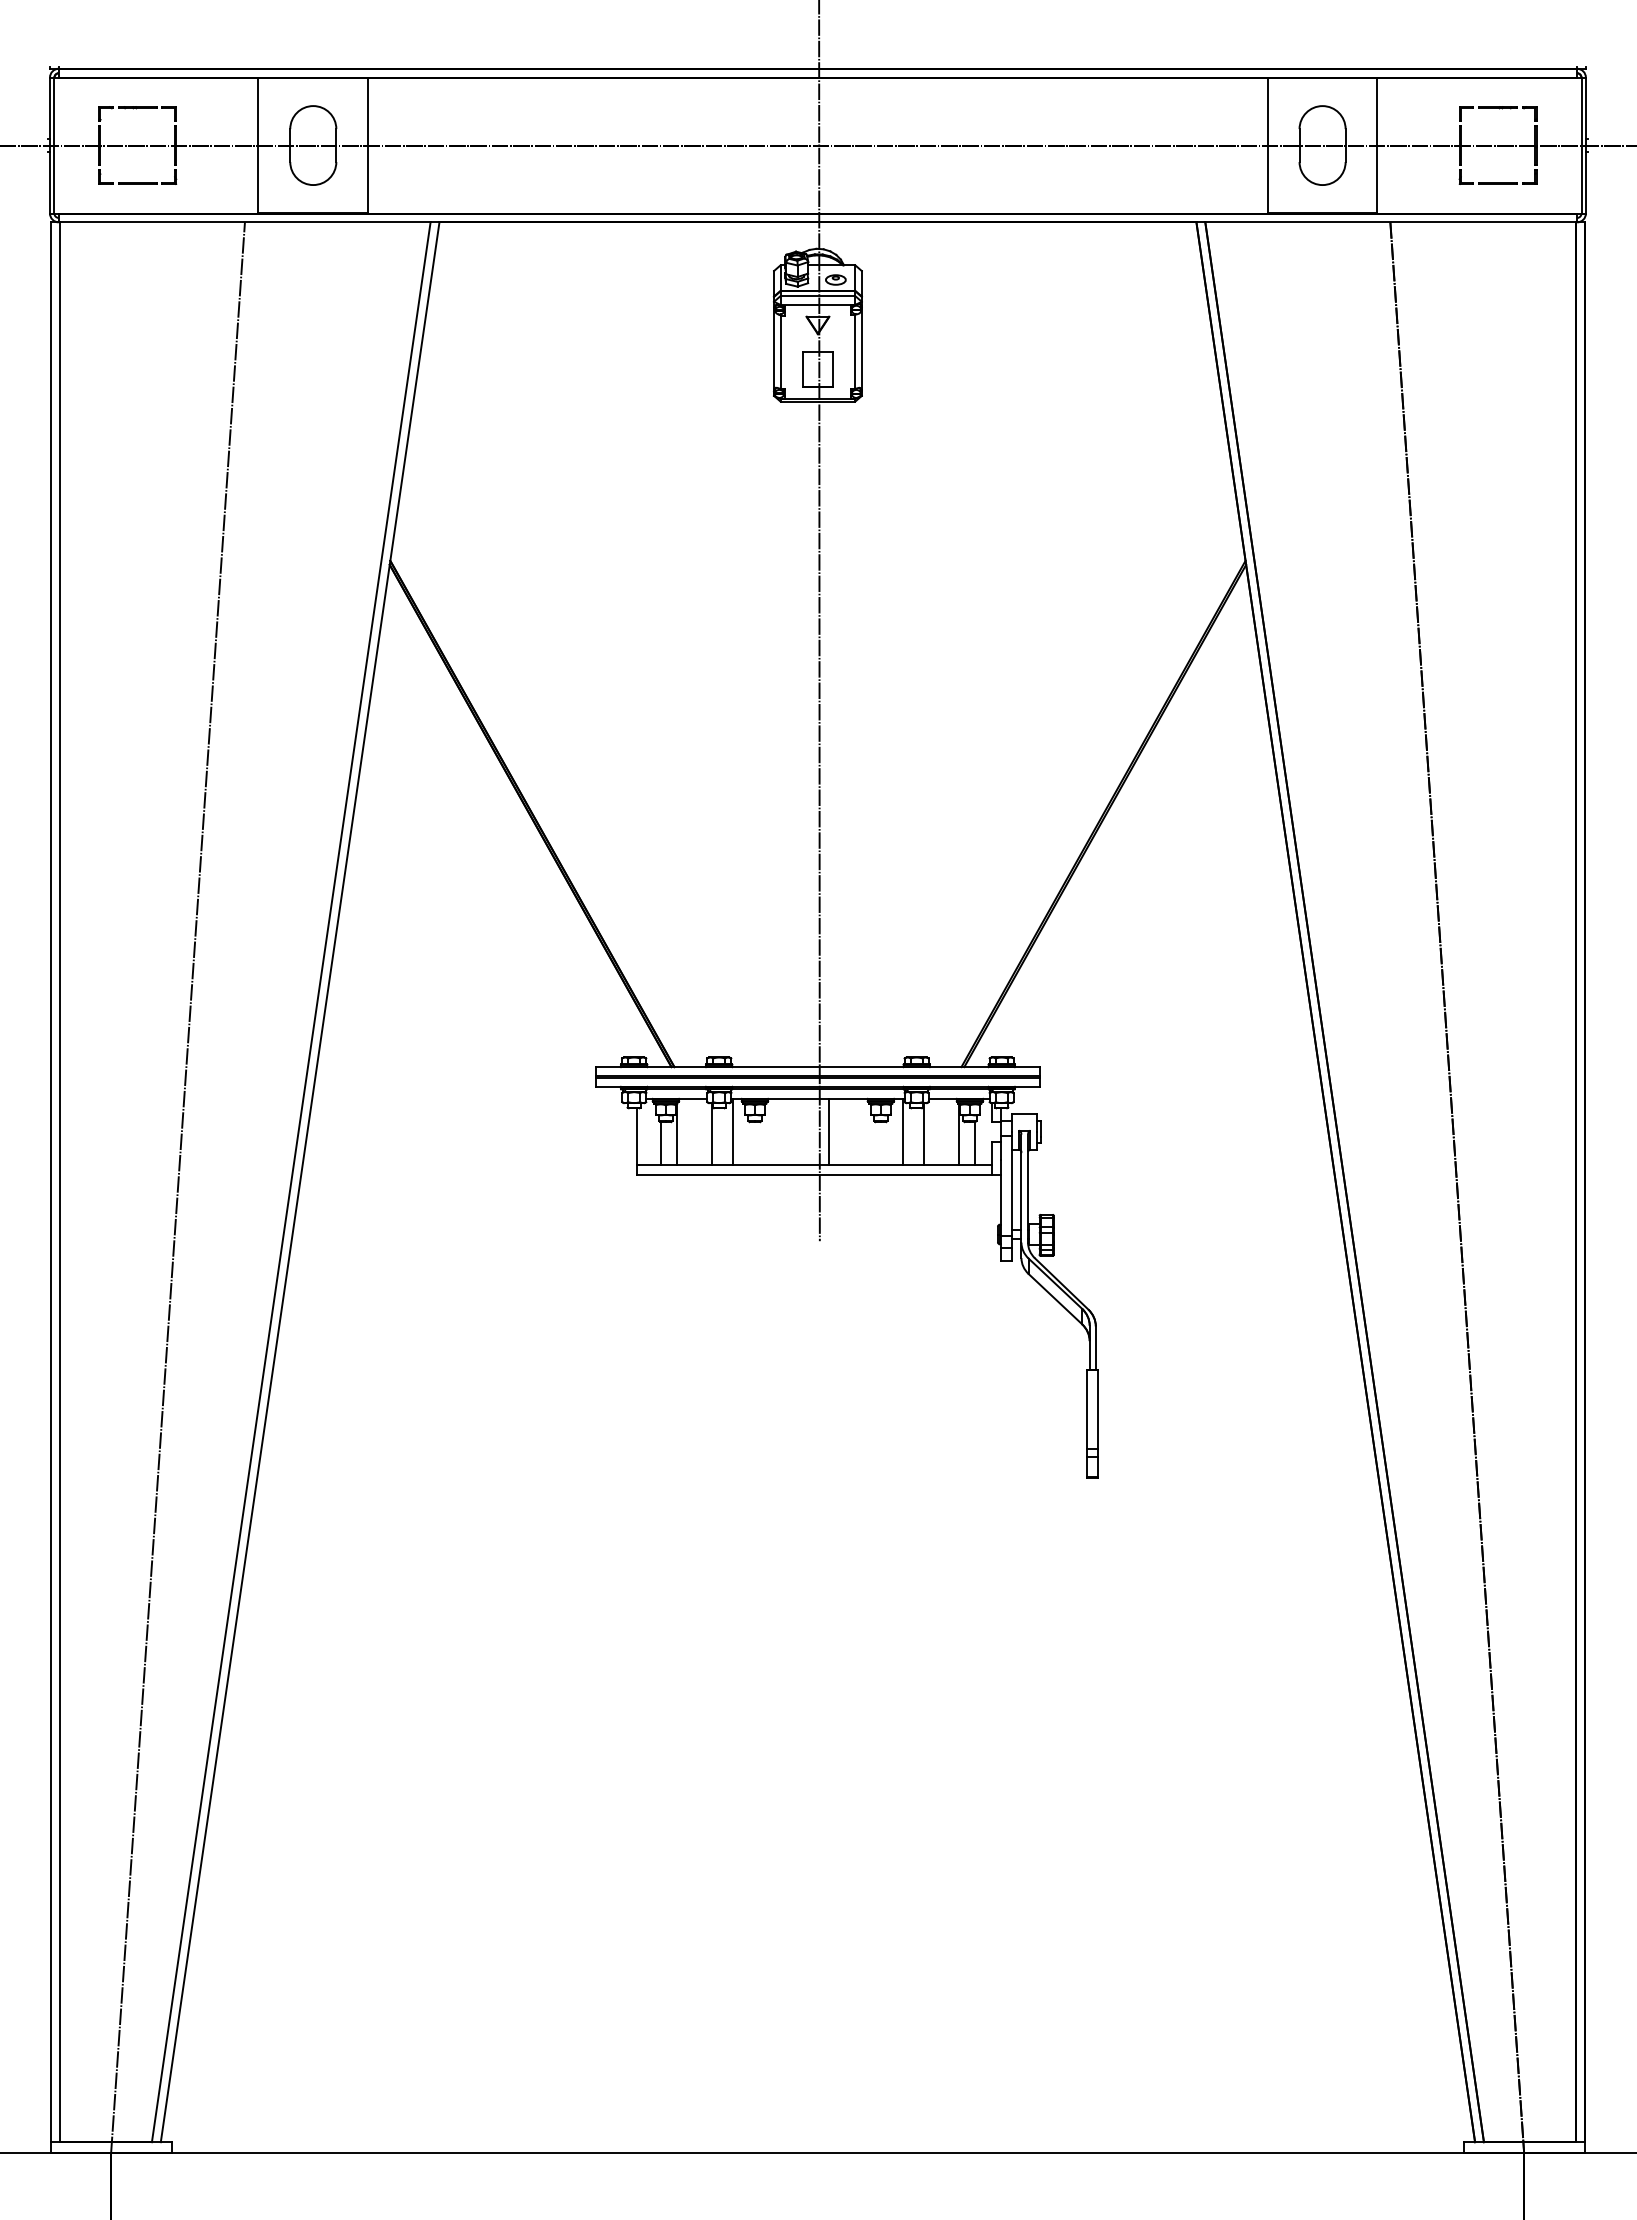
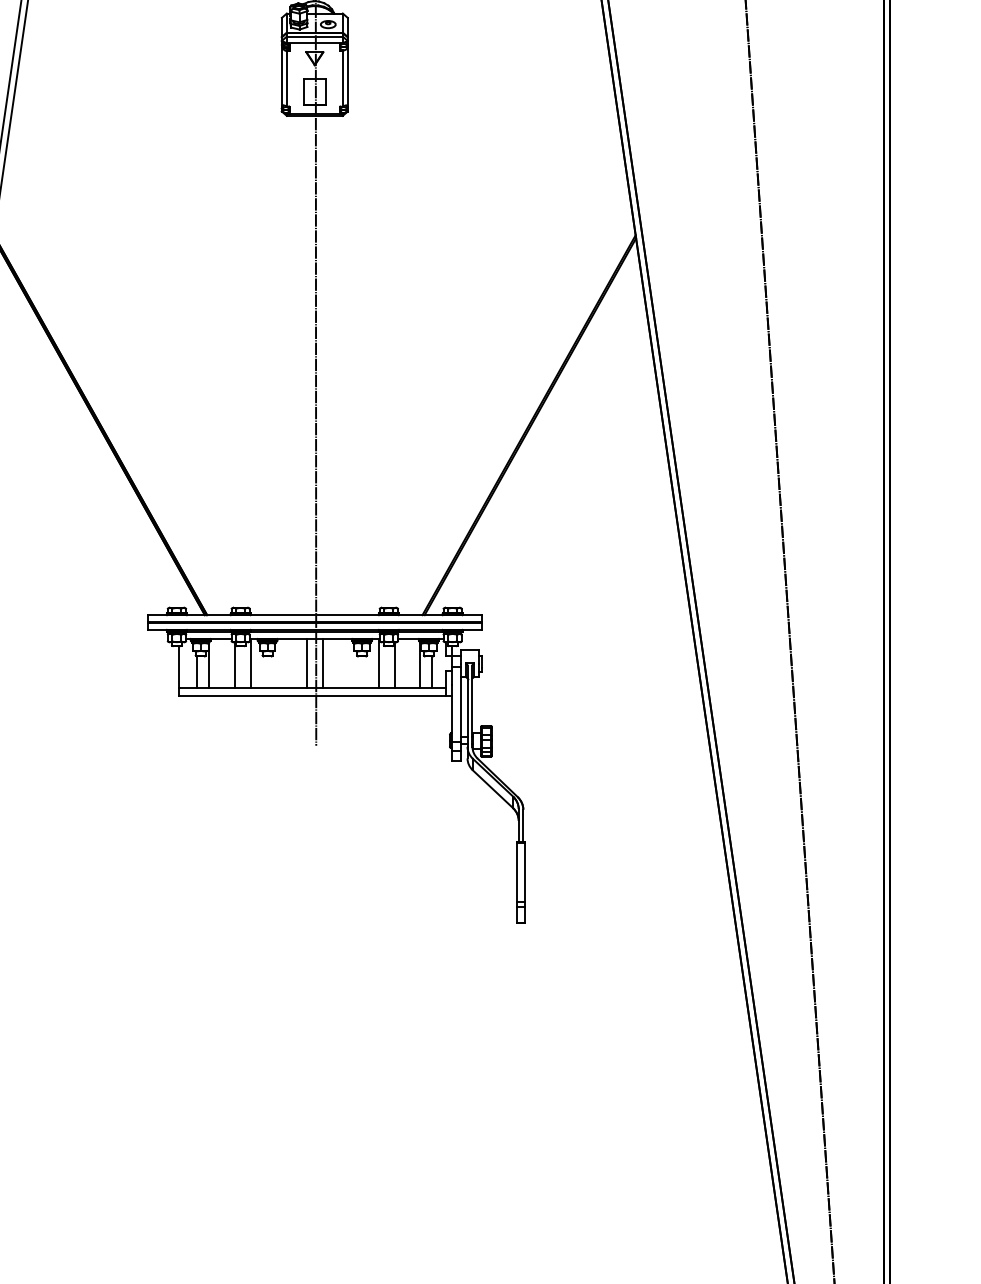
line: (806, 1131) -> (306, 663), added

